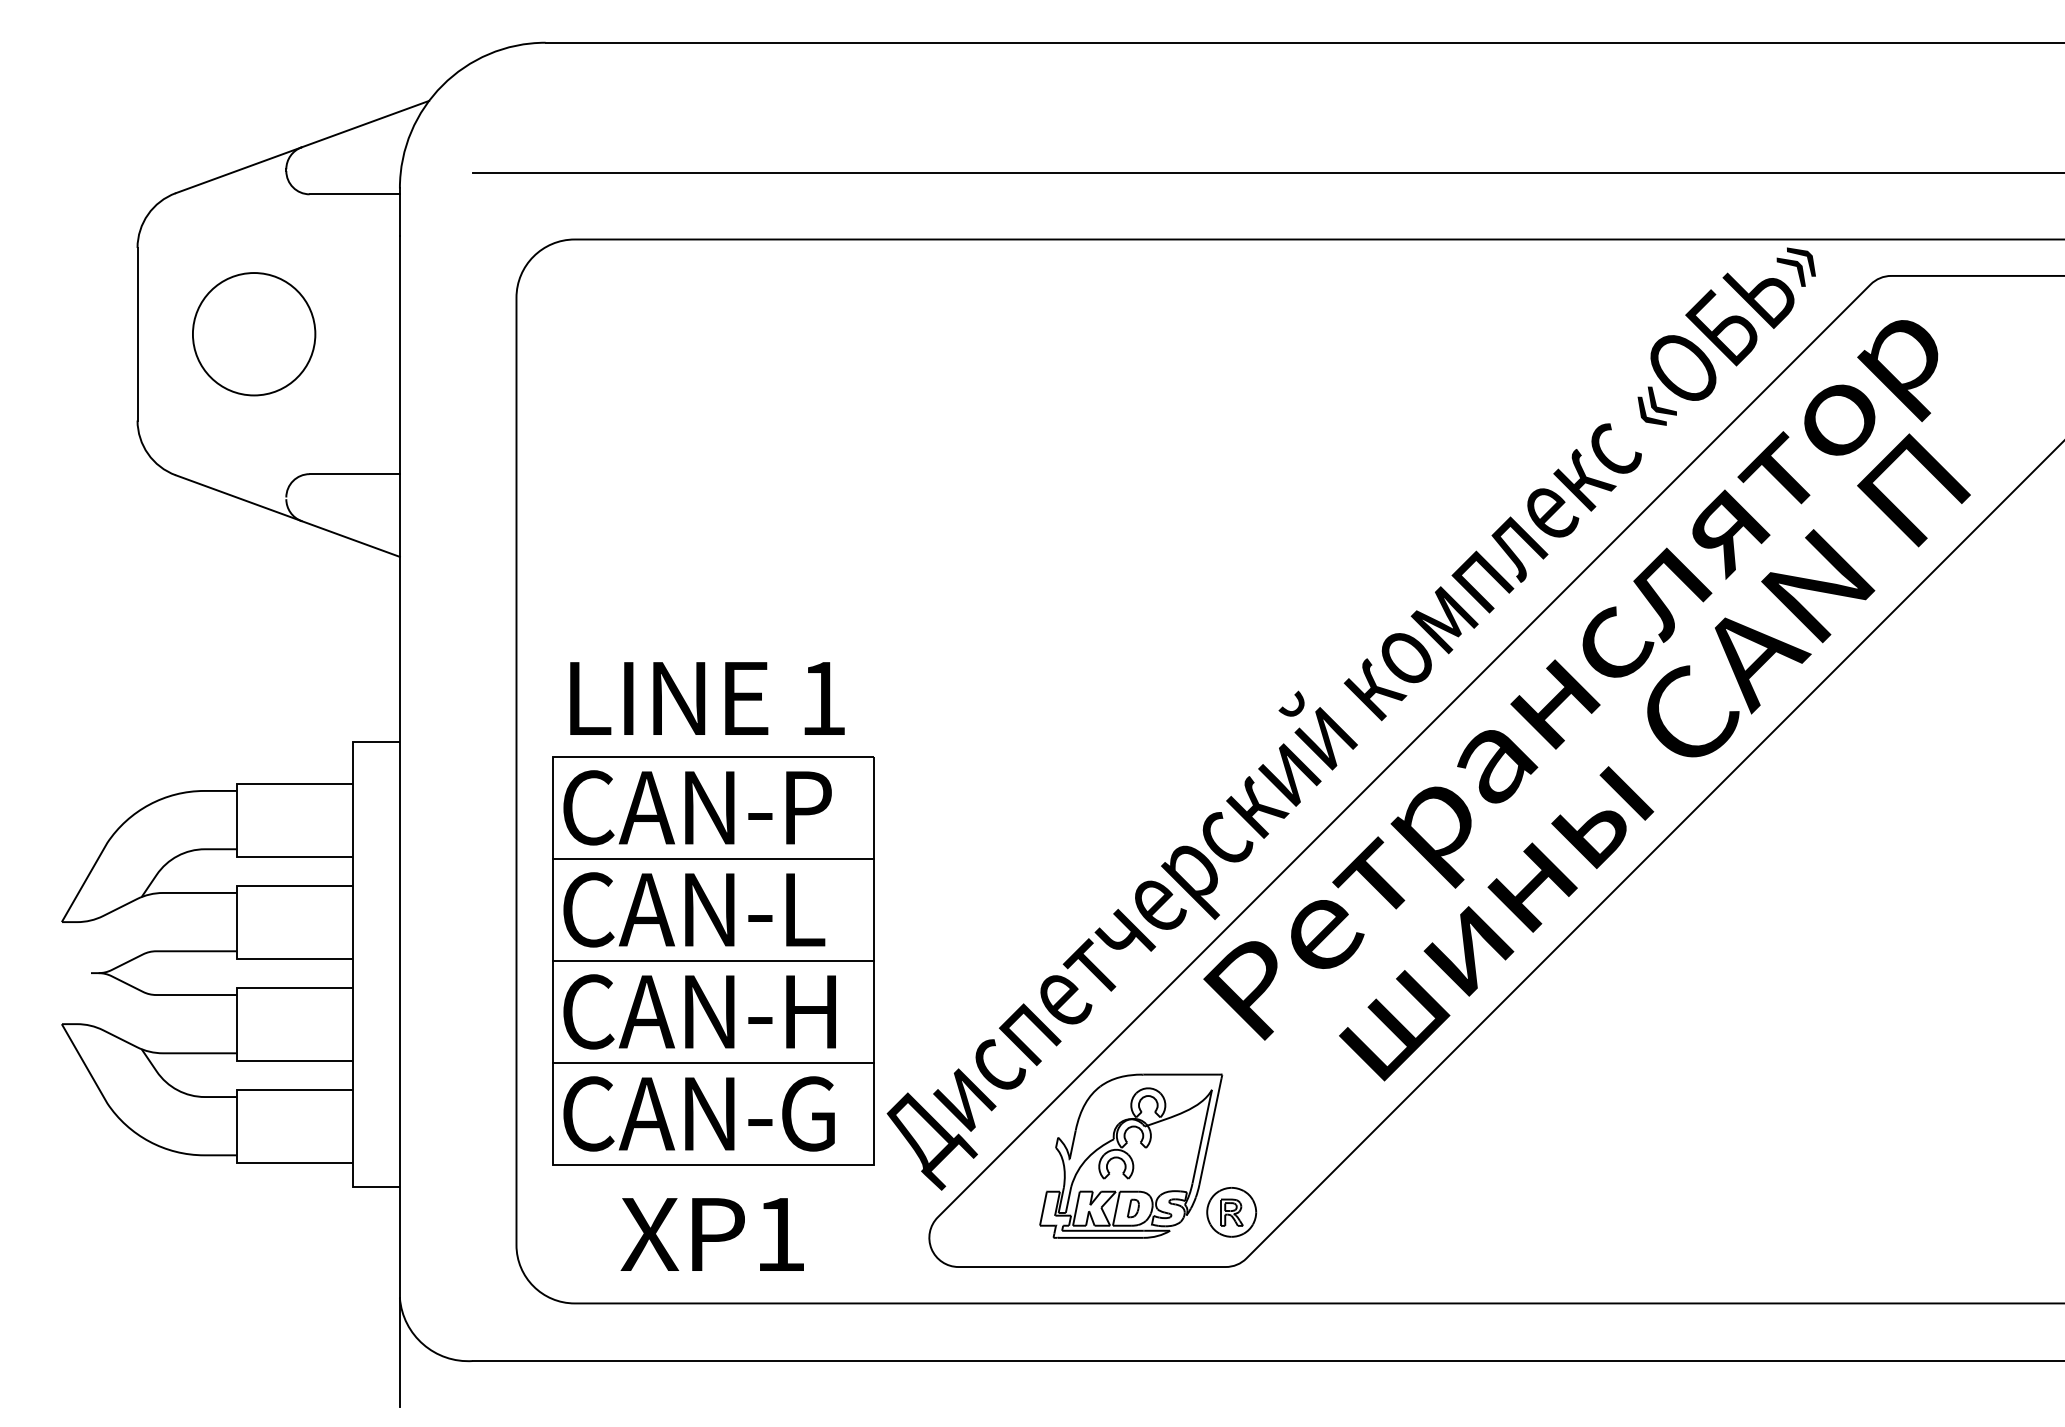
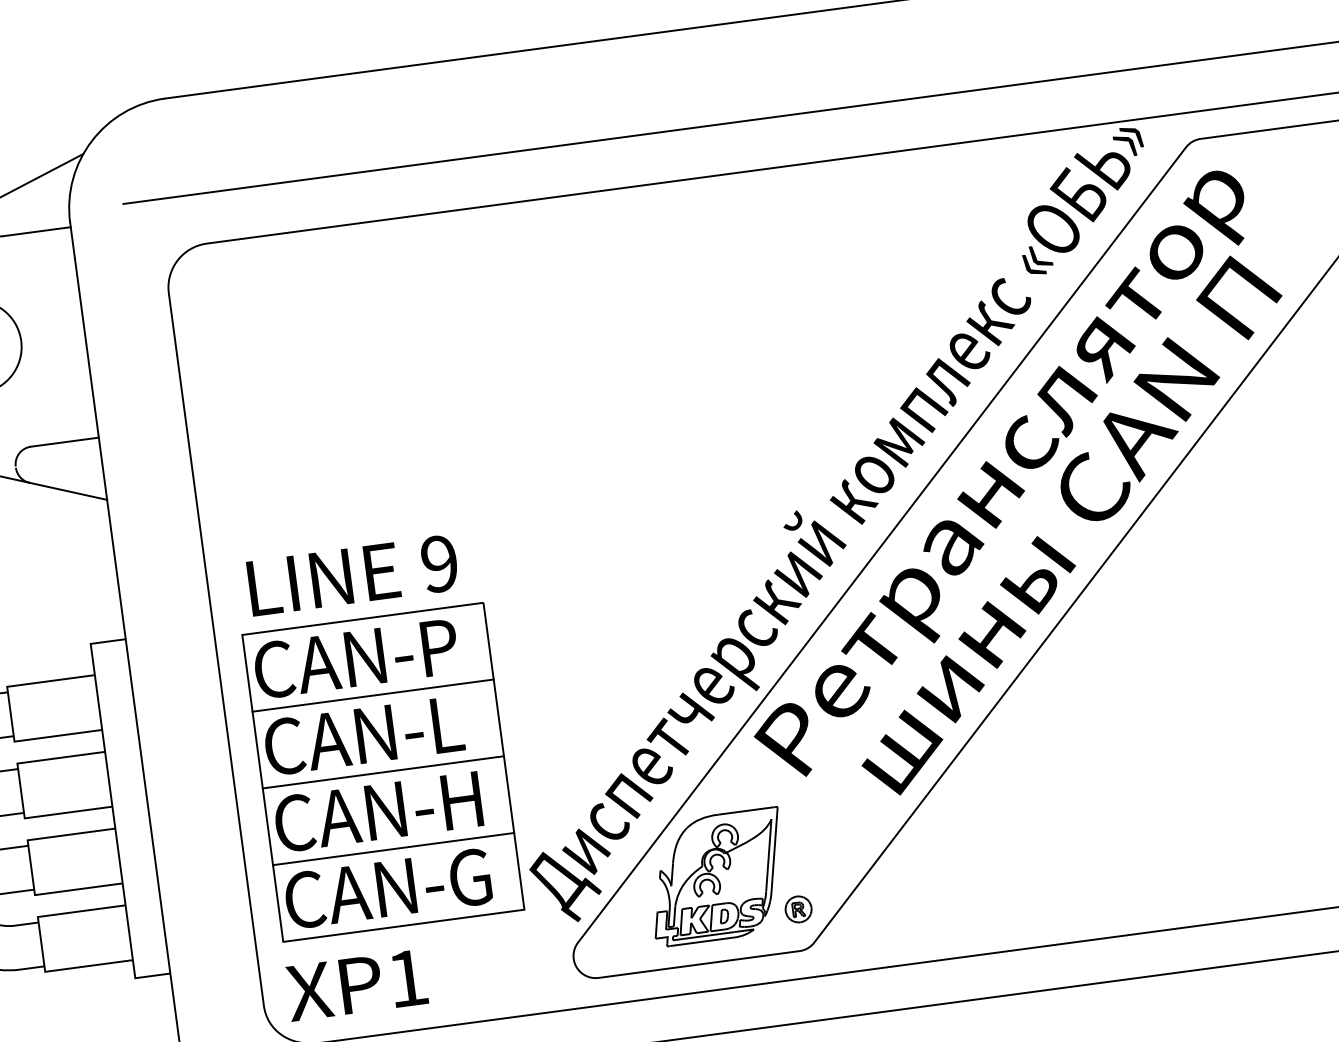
text: (822, 698) -> (439, 563), 1 -> 9
part: (1231, 1212) -> (798, 909), size x0.7
text: (711, 1234) -> (356, 985), moved

